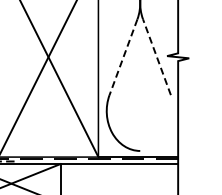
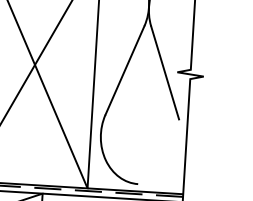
line: (156, 56) -> (164, 71), dashed -> solid
line: (123, 57) -> (124, 70), dashed -> solid

